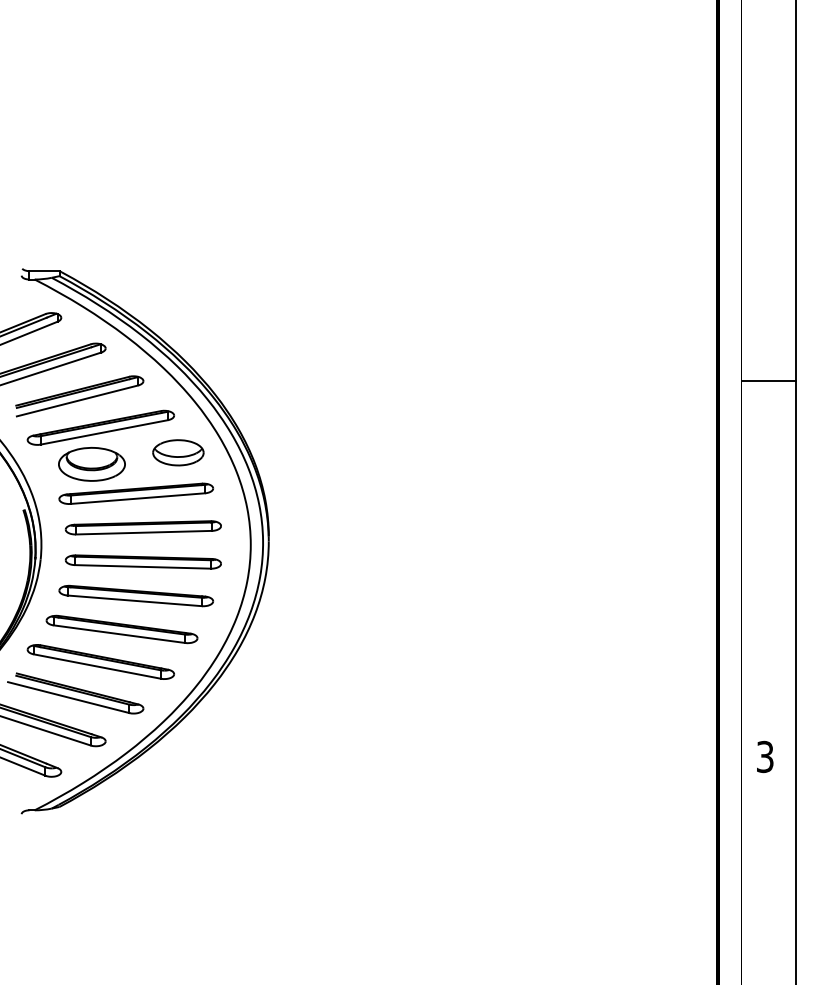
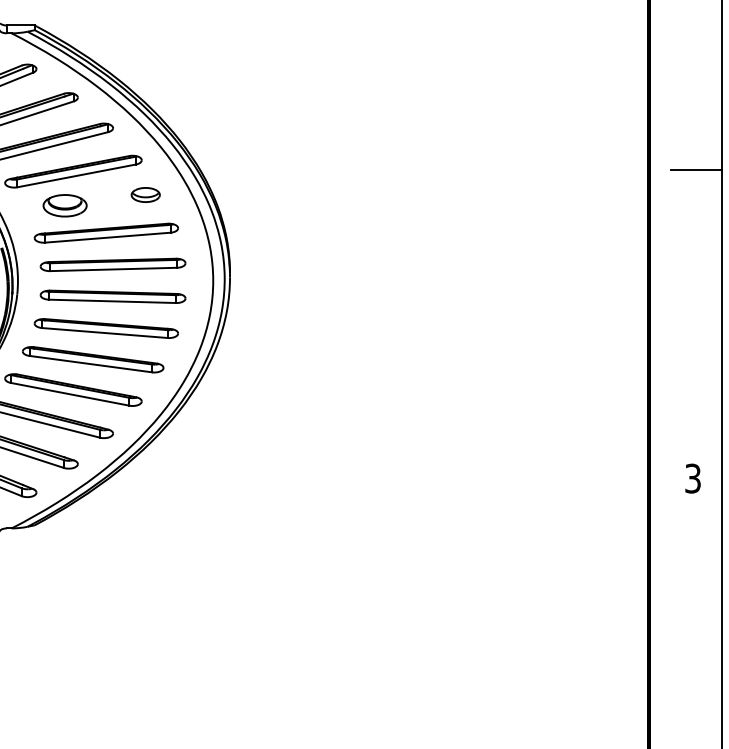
line: (768, 380) -> (696, 169), moved
part: (178, 452) -> (145, 194), size x0.6
part: (91, 464) -> (64, 205), size x0.7

